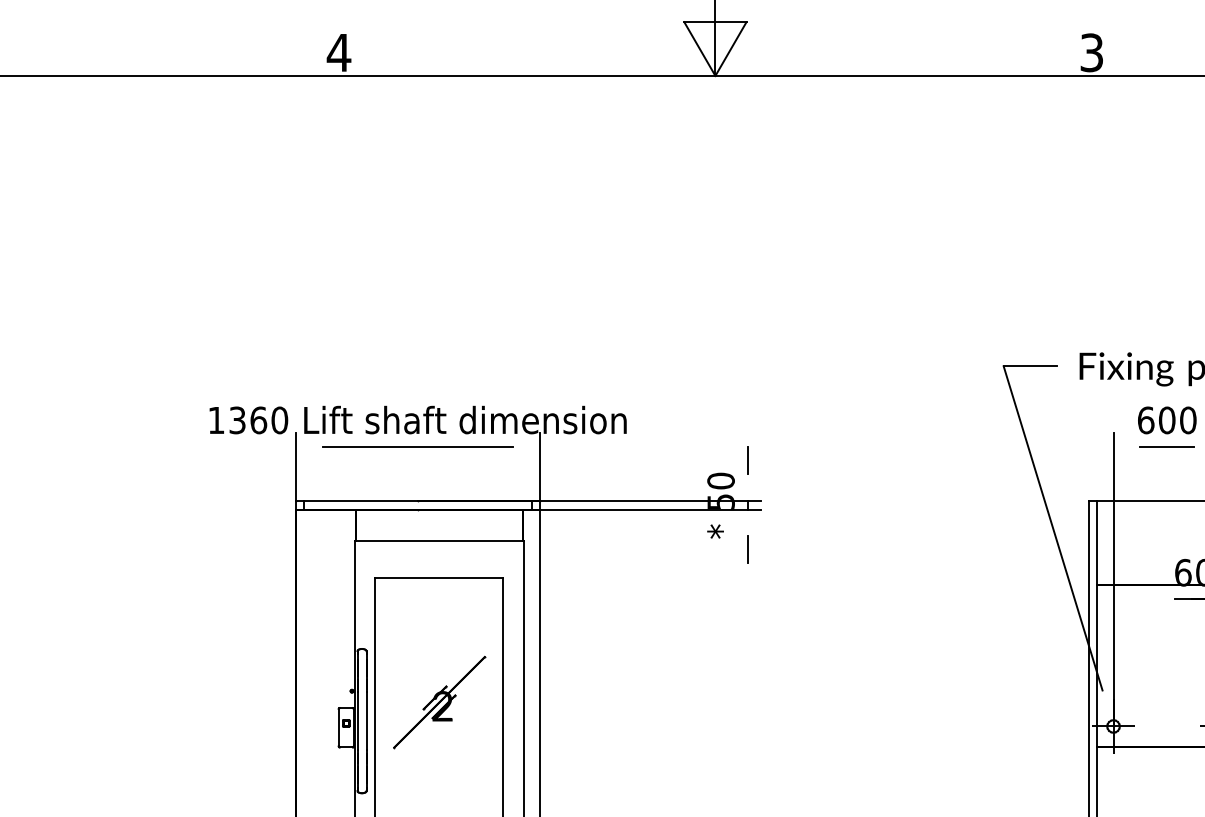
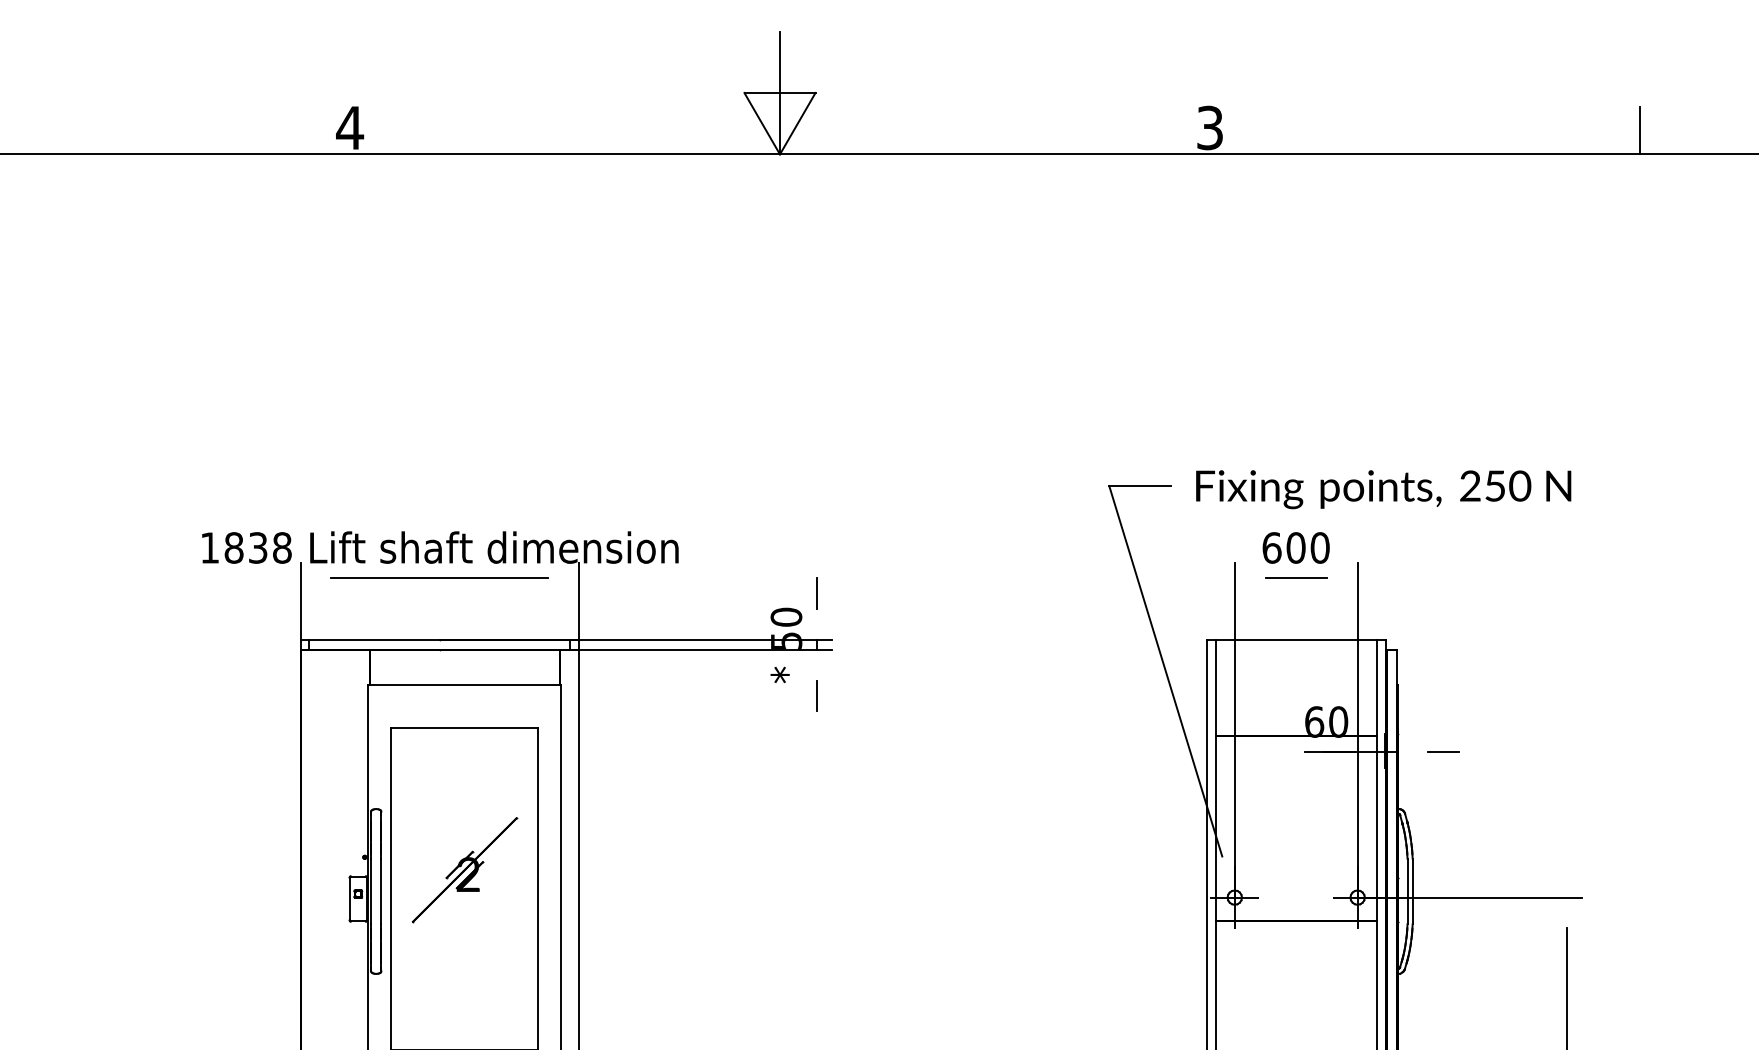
text: (258, 420) -> (257, 547), 1360 -> 1838

